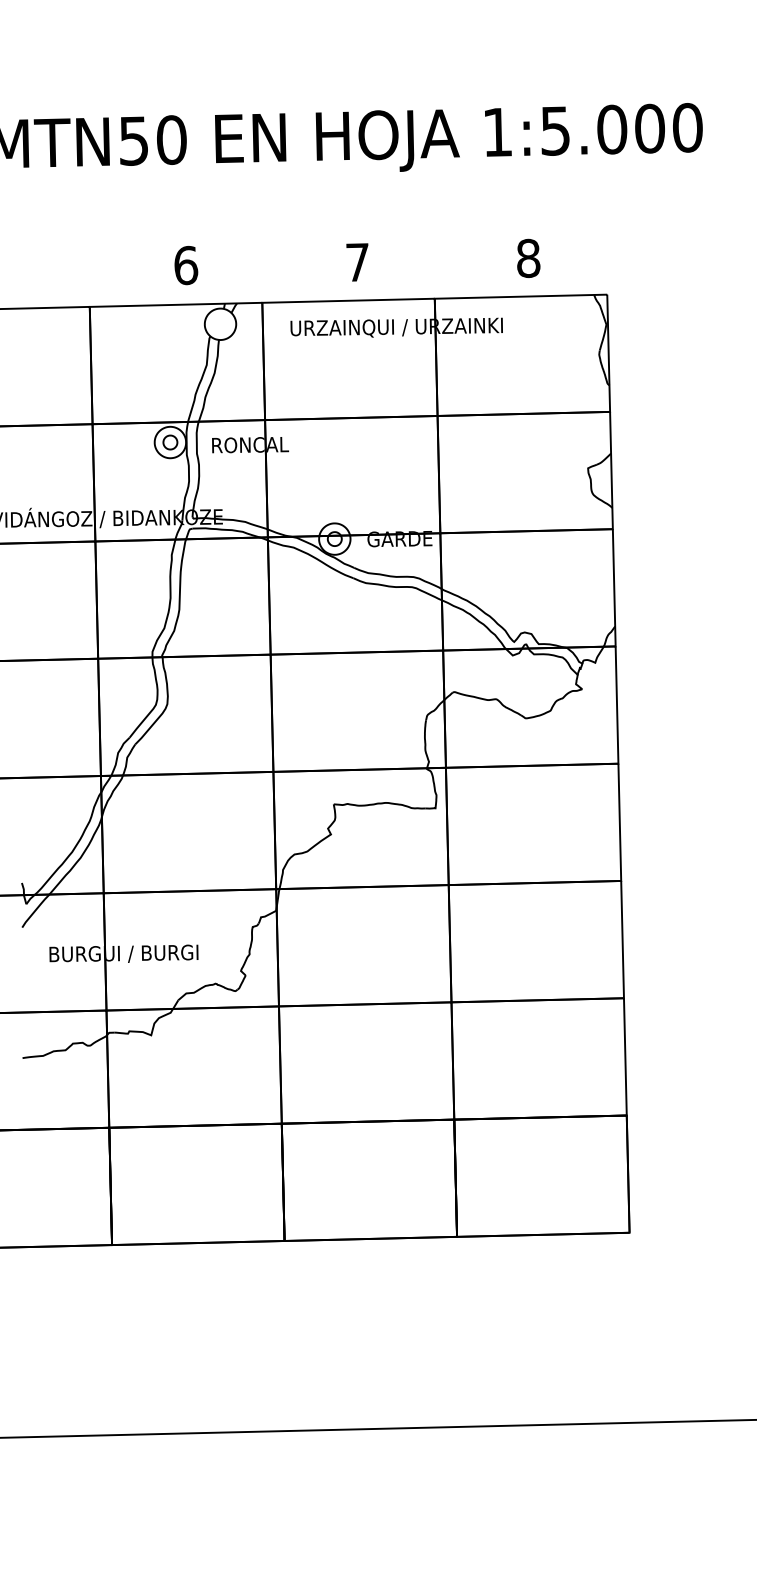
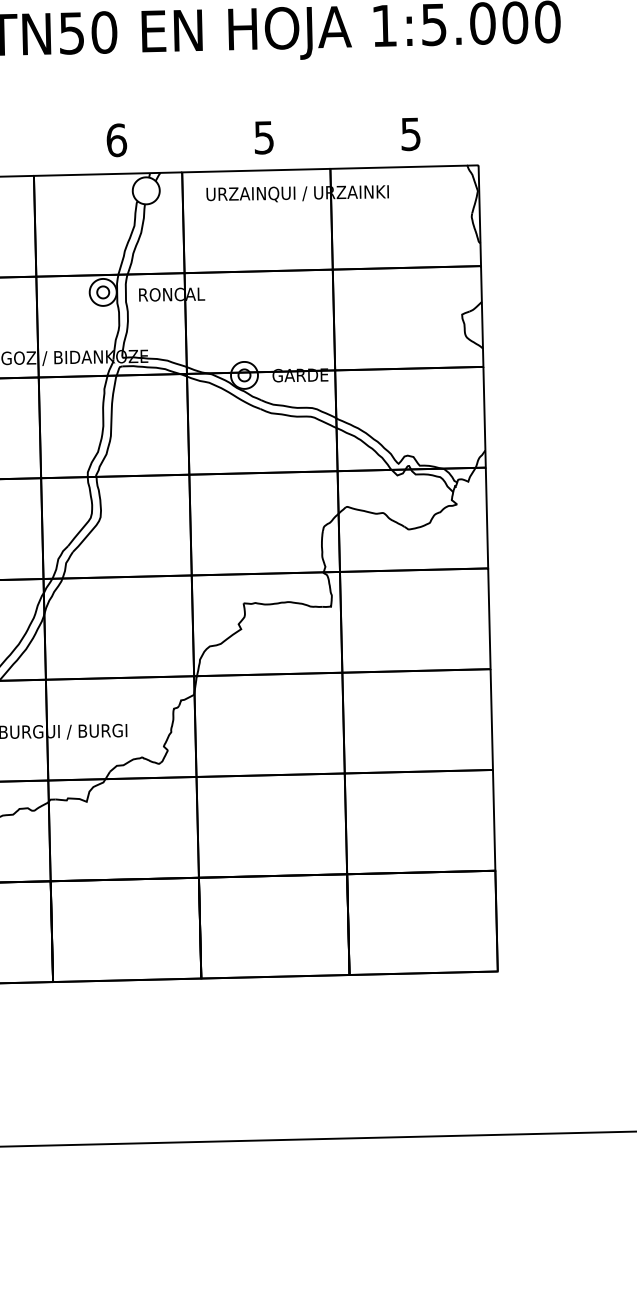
text: (528, 258) -> (410, 134), 8 -> 5
text: (357, 262) -> (263, 137), 7 -> 5

